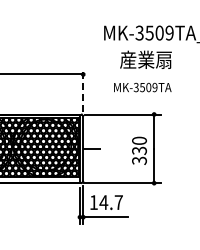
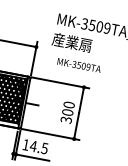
text: (145, 59) -> (71, 42), moved
line: (83, 89) -> (34, 58), dashed -> solid
text: (139, 150) -> (67, 112), 330 -> 300
text: (118, 202) -> (44, 148), 14.7 -> 14.5

